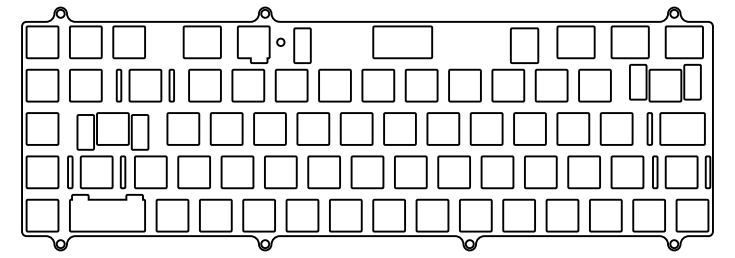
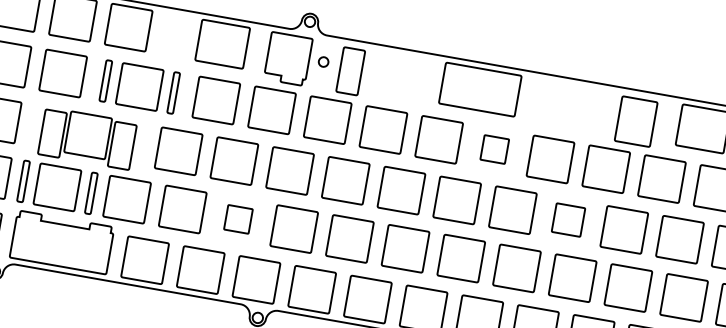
part: (421, 85) -> (494, 149), size x0.6
part: (486, 128) -> (568, 219), size x0.7
part: (237, 172) -> (238, 219), size x0.6

